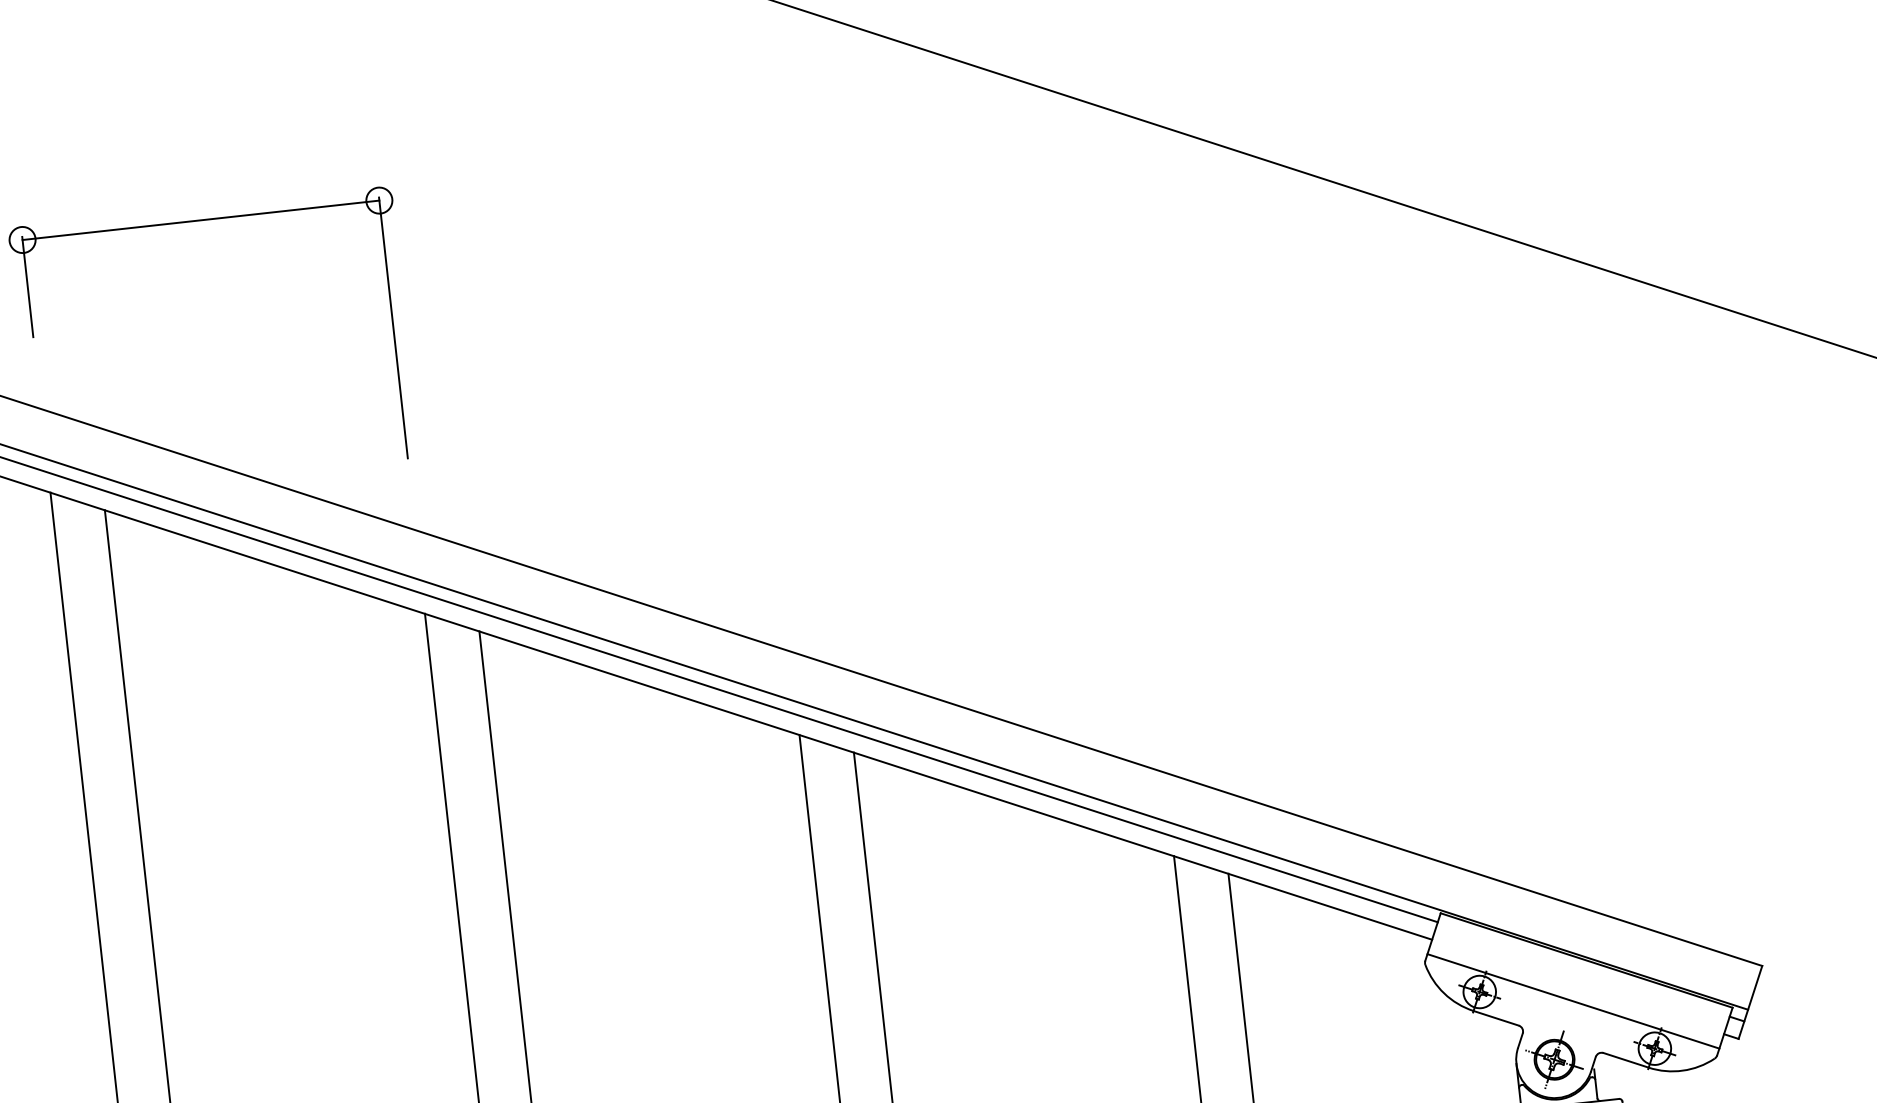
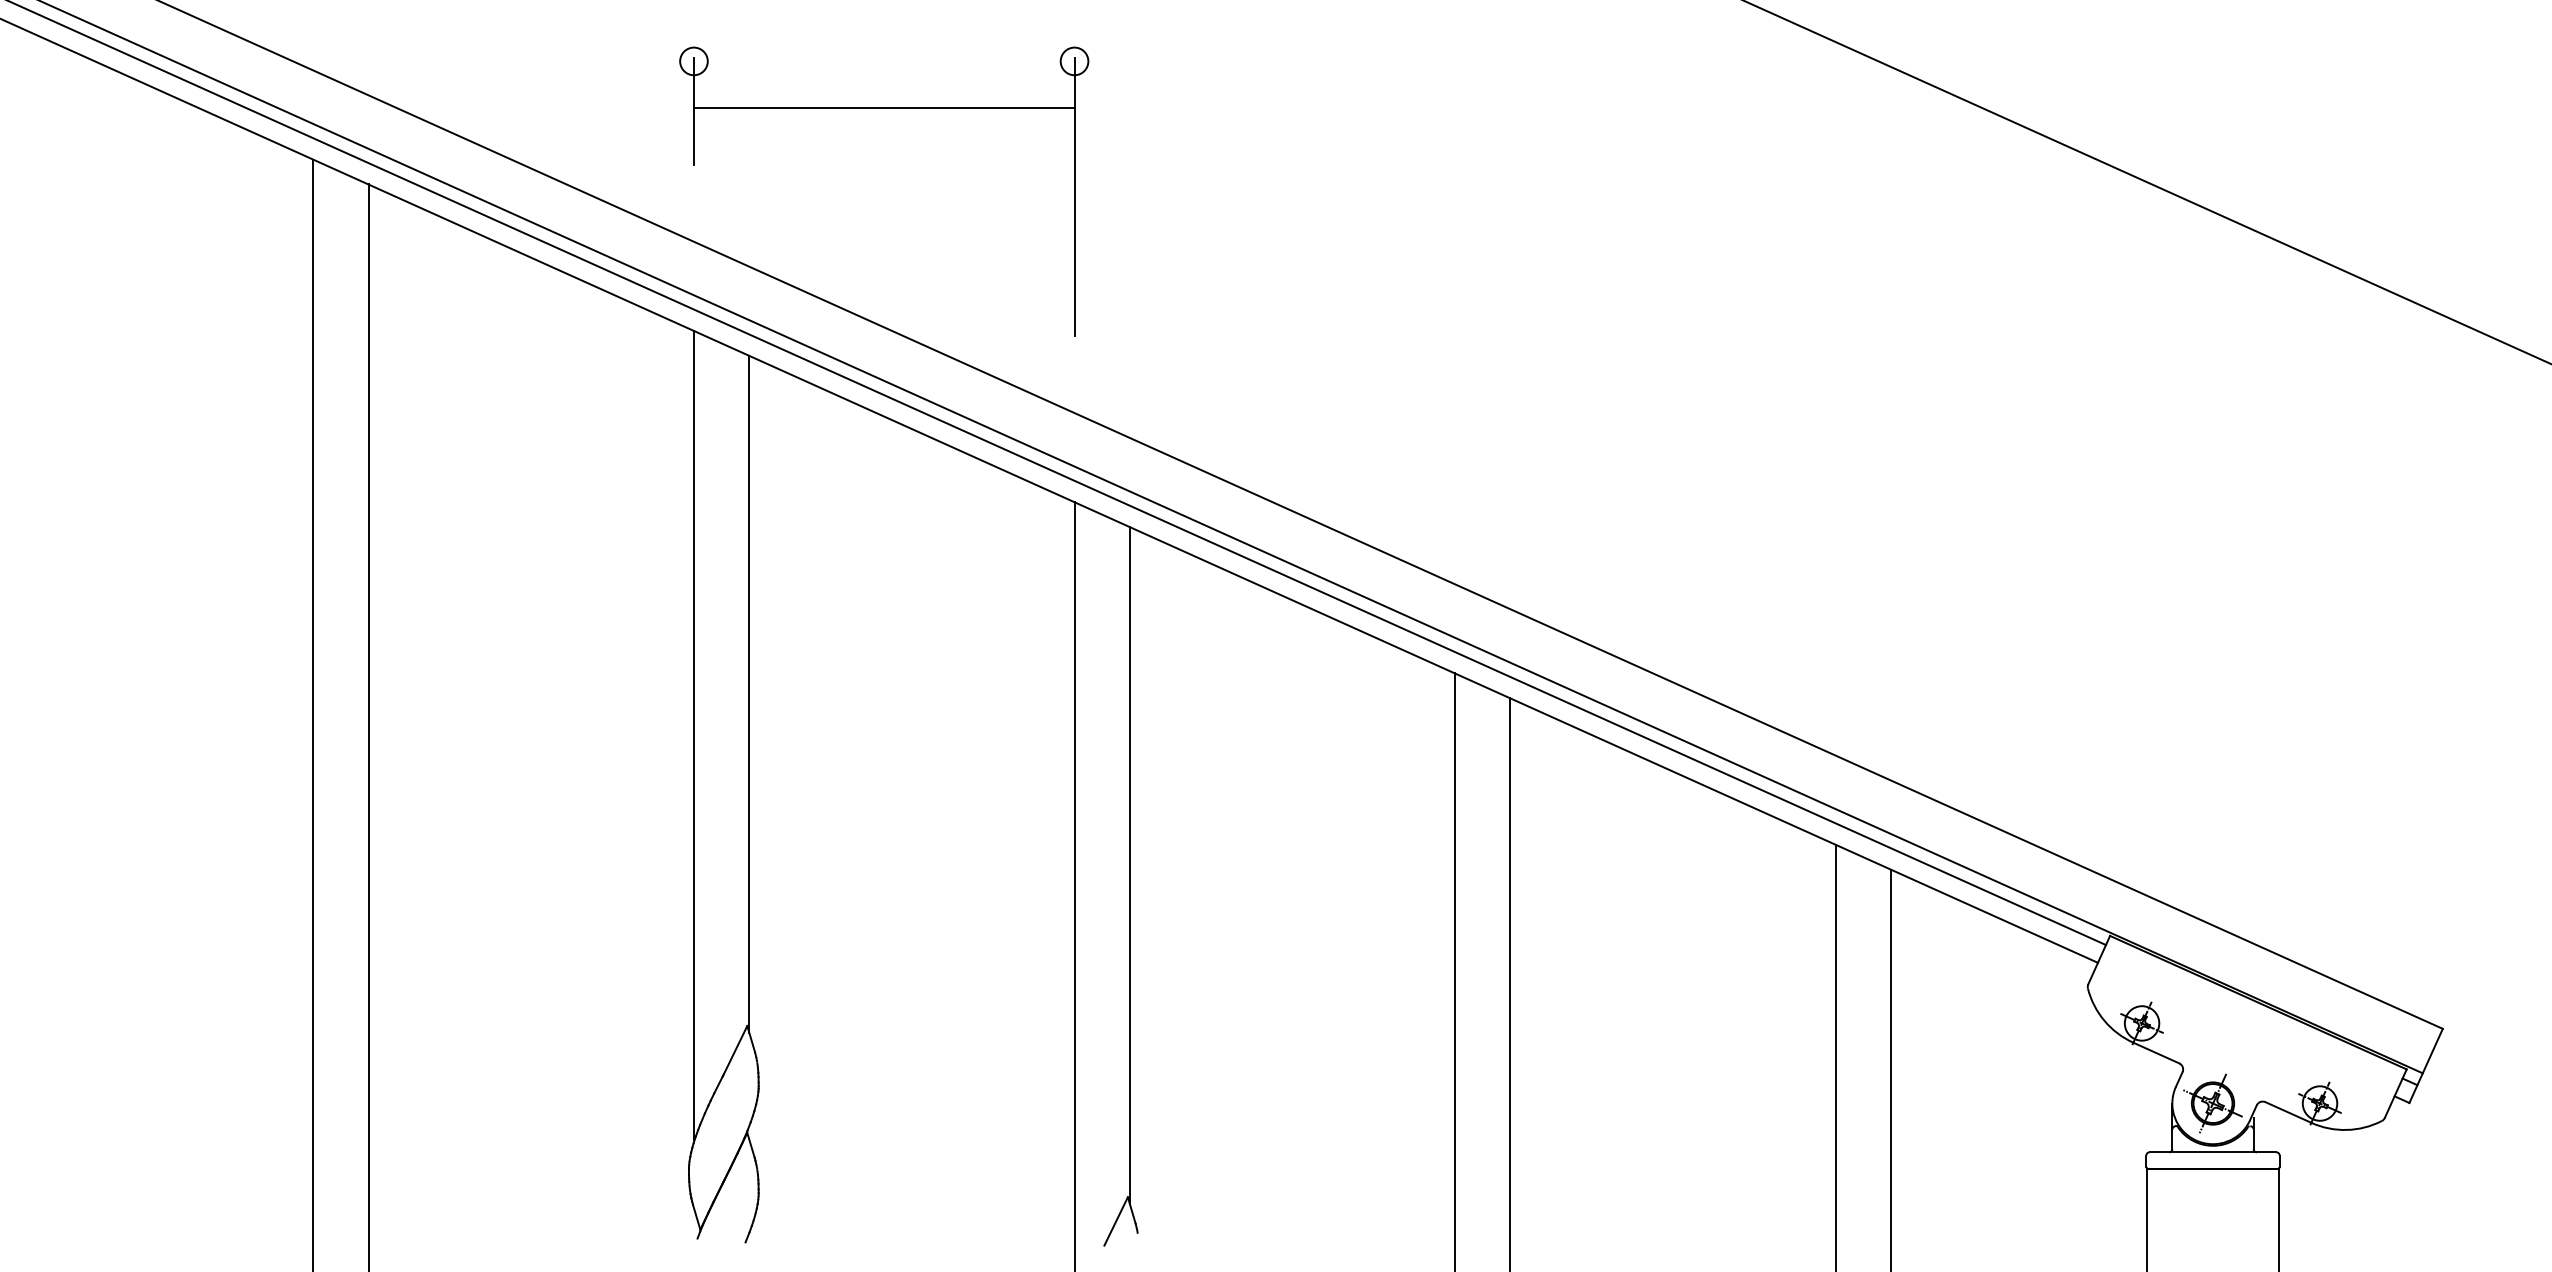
line: (200, 220) -> (883, 108), moved
line: (1573, 1000) -> (2239, 1043), removed

